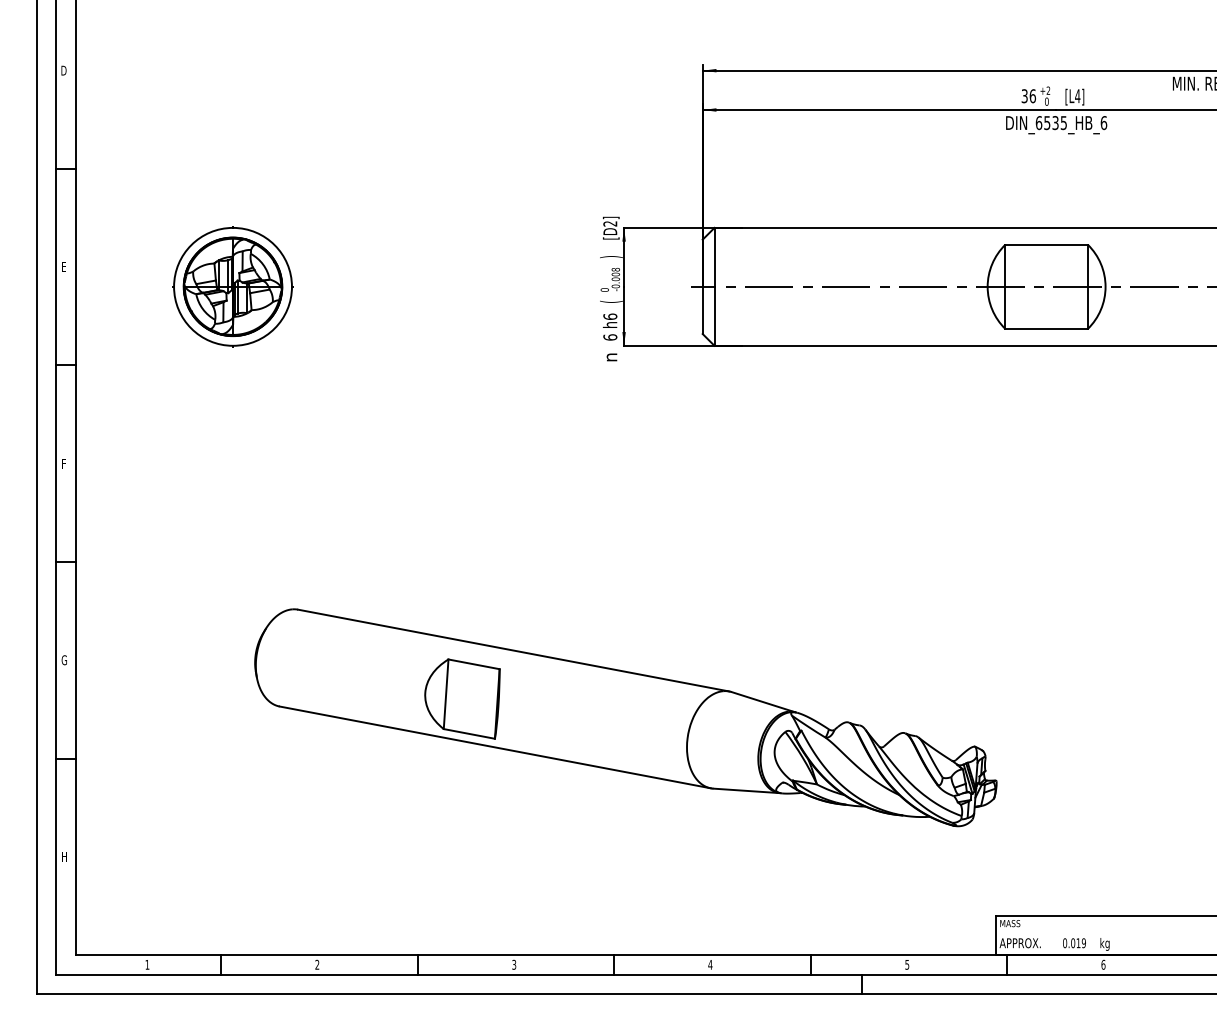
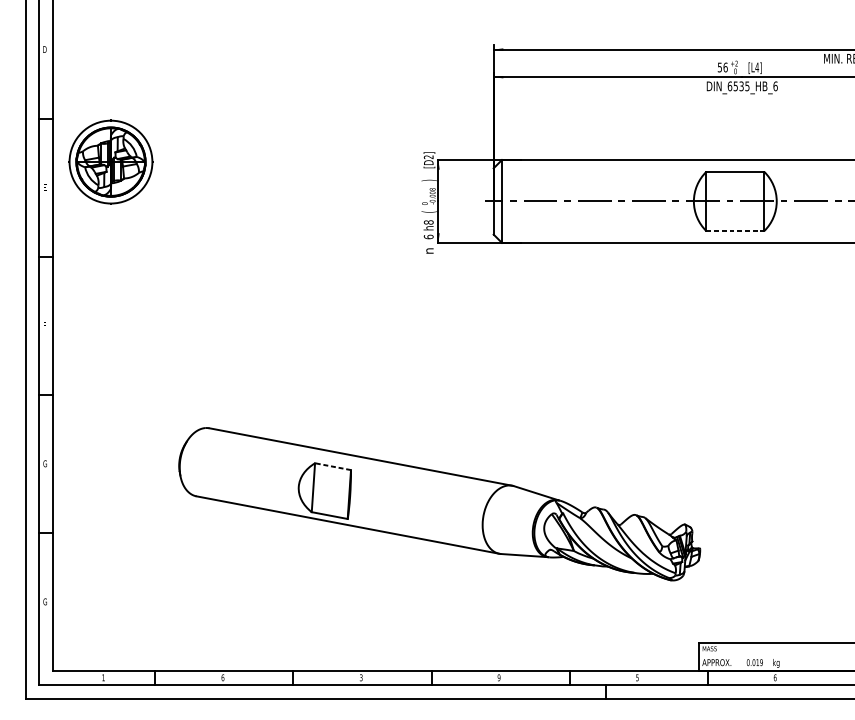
text: (1024, 95) -> (719, 67), 36 -> 56
part: (232, 286) -> (110, 161), moved
text: (610, 316) -> (428, 222), h6 -> h8
line: (1047, 328) -> (735, 230), solid -> dashed
line: (473, 664) -> (332, 466), solid -> dashed
text: (63, 856) -> (44, 601), H -> G
text: (317, 964) -> (223, 677), 2 -> 6
text: (710, 964) -> (499, 677), 4 -> 9

